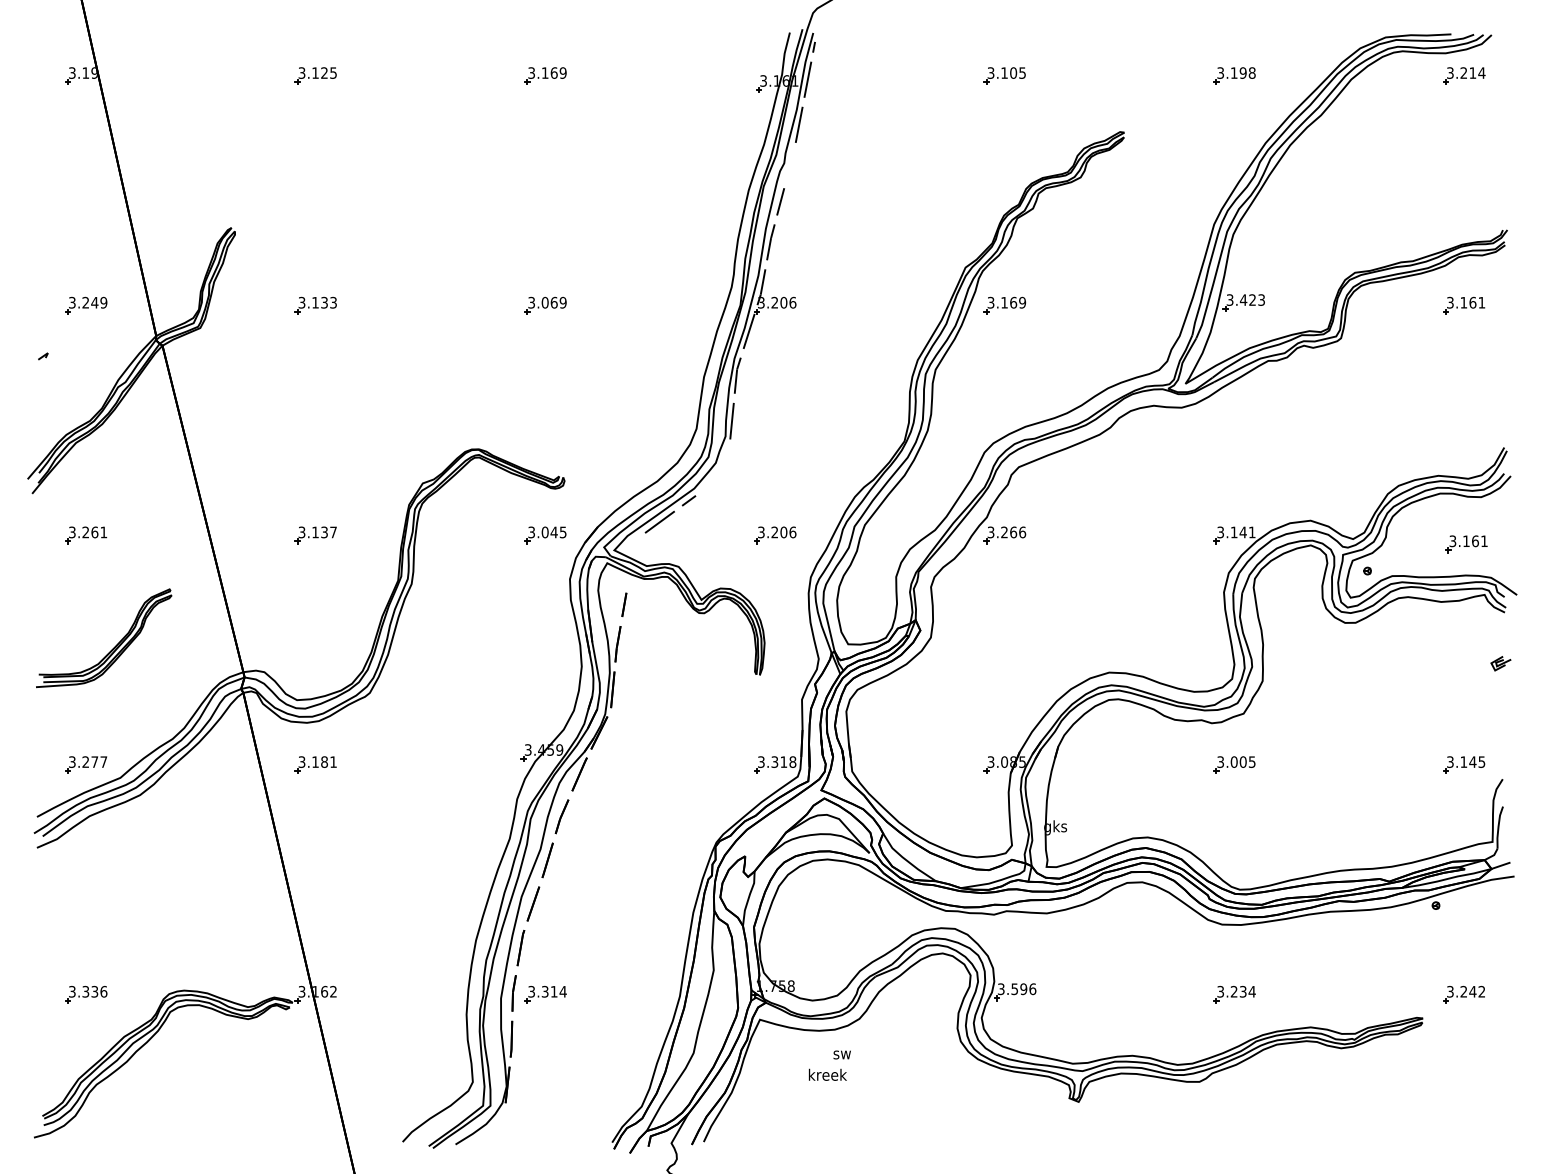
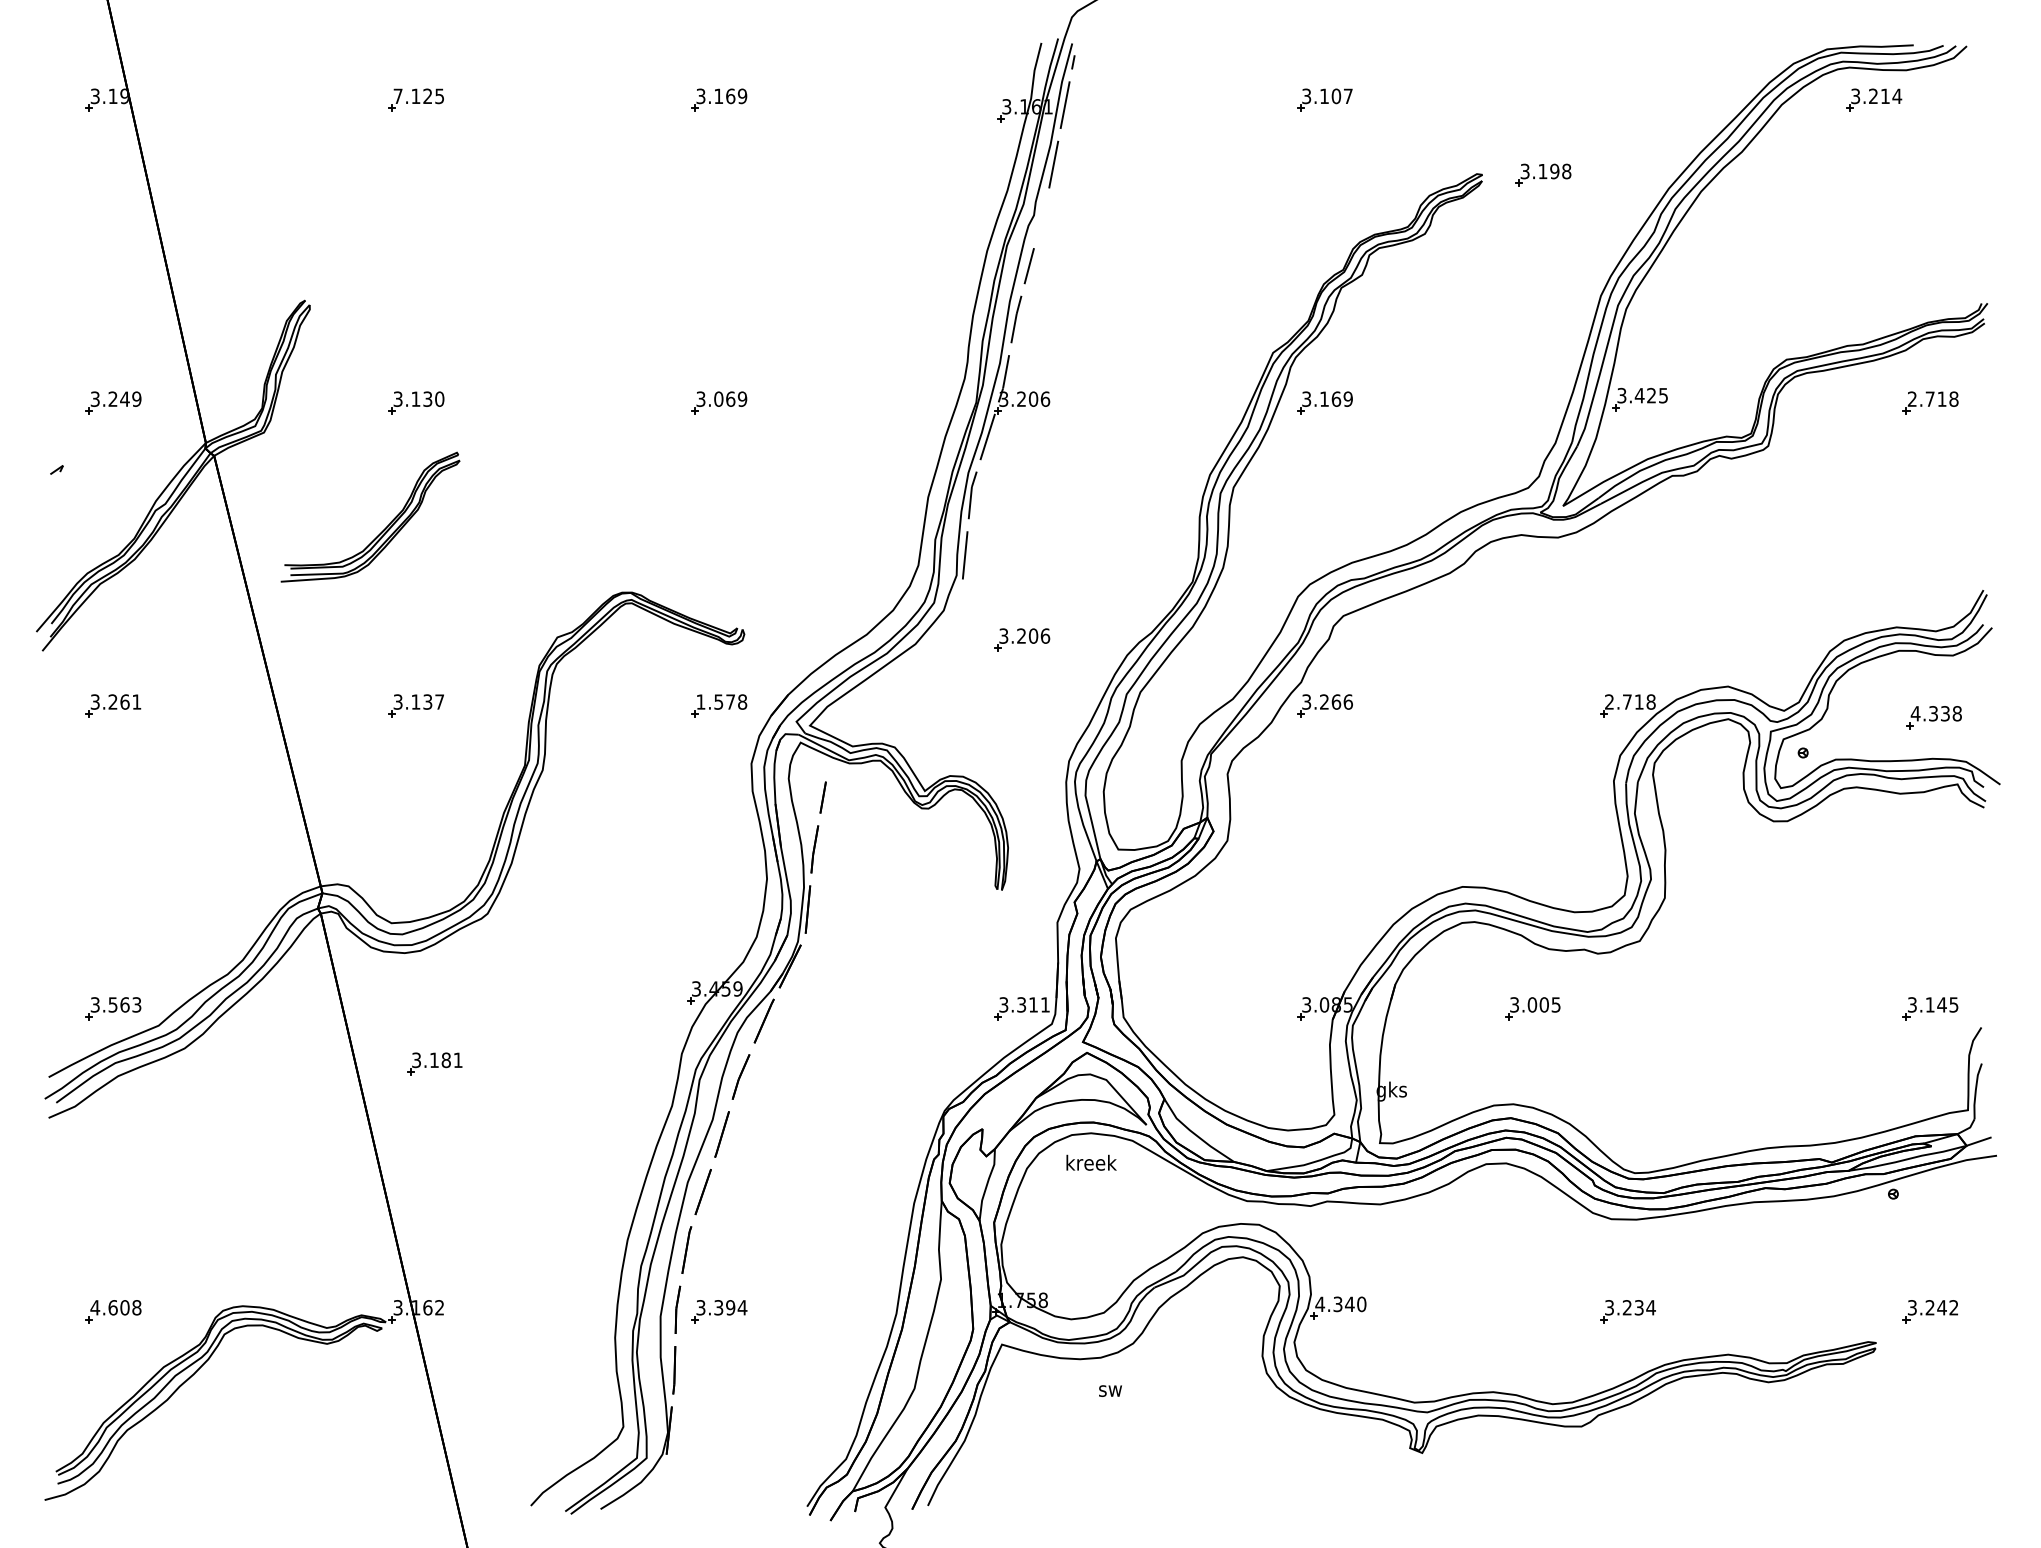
text: (301, 72) -> (397, 95), 3.125 -> 7.125
text: (1022, 72) -> (1348, 95), 3.105 -> 3.107
part: (1234, 75) -> (1543, 174), moved
part: (1464, 75) -> (1874, 99), moved
text: (1261, 299) -> (1663, 394), 3.423 -> 3.425
text: (333, 302) -> (439, 398), 3.133 -> 3.130
text: (1466, 302) -> (1933, 398), 3.161 -> 2.718
line: (670, 514) -> (884, 678), removed
text: (547, 532) -> (721, 702), 3.045 -> 1.578
text: (1236, 532) -> (1630, 702), 3.141 -> 2.718
part: (775, 535) -> (1022, 640), moved
text: (1468, 541) -> (1936, 714), 3.161 -> 4.338
part: (113, 647) -> (382, 529), moved
part: (1500, 663) -> (1978, 874), removed
text: (94, 761) -> (124, 1004), 3.277 -> 3.563
text: (792, 761) -> (1044, 1004), 3.318 -> 3.311
part: (315, 764) -> (434, 1063), moved
part: (1234, 764) -> (1532, 1008), moved
text: (1016, 989) -> (1340, 1304), 3.596 -> 4.340
text: (87, 991) -> (115, 1307), 3.336 -> 4.608
text: (553, 991) -> (729, 1307), 3.314 -> 3.394
text: (827, 1074) -> (1091, 1162), moved

